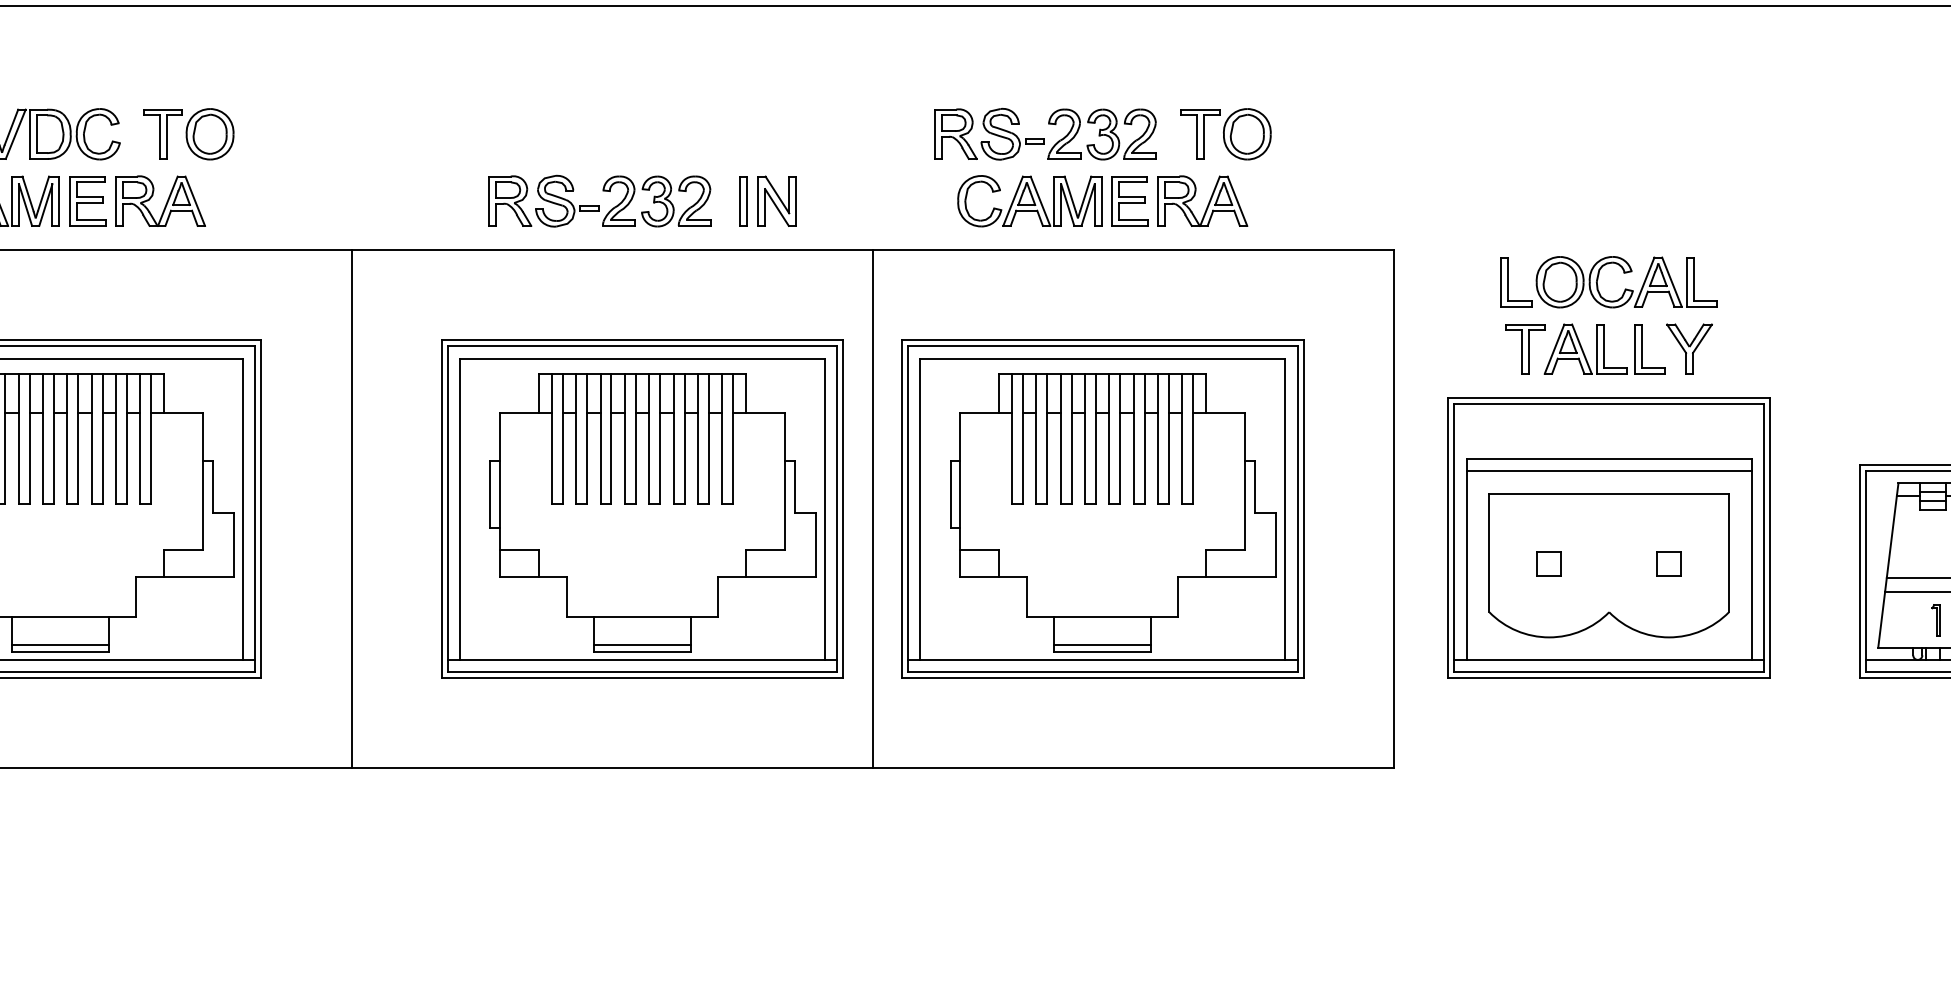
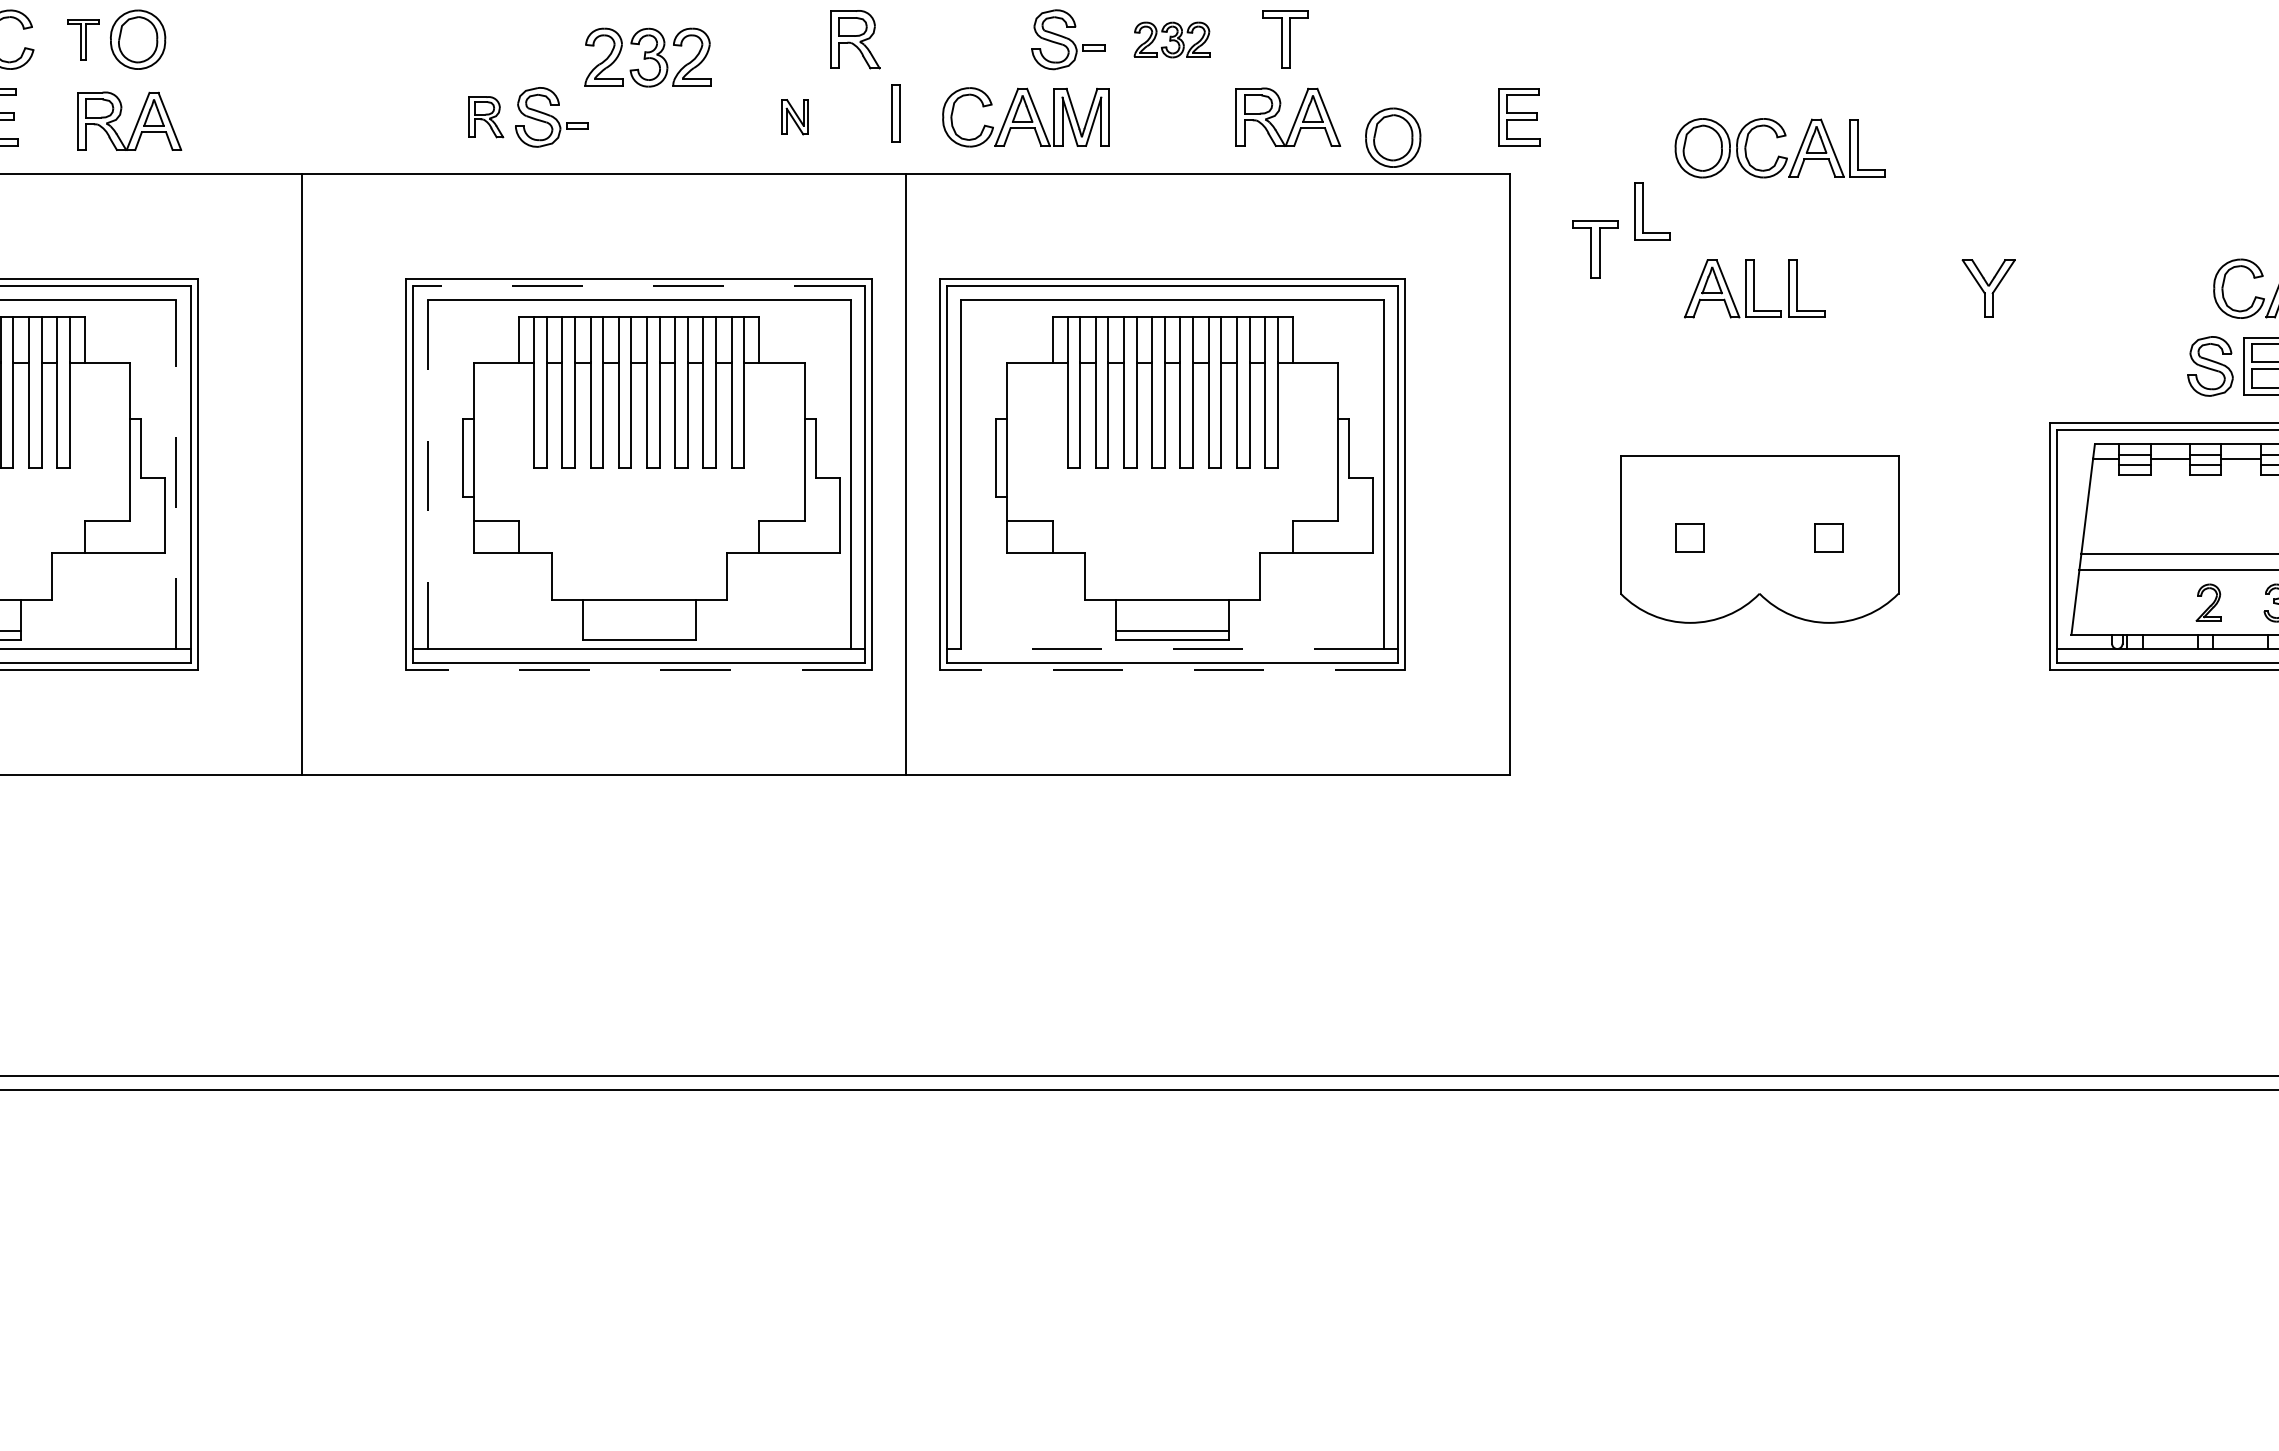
part: (163, 134) -> (83, 39), size x0.7
part: (955, 134) -> (855, 39), moved
part: (1101, 134) -> (1171, 39), size x0.6
part: (1247, 134) -> (1393, 137), moved
part: (510, 200) -> (486, 116), size x0.7
part: (776, 200) -> (794, 116), size x0.6
part: (656, 201) -> (647, 57), moved
part: (742, 201) -> (895, 113), moved
part: (1029, 201) -> (1025, 117), moved
part: (1130, 201) -> (1519, 117), moved
part: (165, 203) -> (135, 124), moved
part: (1626, 288) -> (1779, 155), moved
line: (642, 346) -> (639, 285), solid -> dashed
part: (1525, 348) -> (1595, 249), moved
part: (1689, 348) -> (1988, 288), moved
line: (243, 509) -> (176, 474), solid -> dashed
line: (459, 509) -> (427, 474), solid -> dashed
part: (1609, 537) -> (1759, 507), removed
part: (1936, 619) -> (2138, 602), removed
line: (641, 644) -> (638, 631), removed
line: (1102, 660) -> (1172, 649), solid -> dashed
line: (642, 678) -> (639, 670), solid -> dashed
line: (1102, 678) -> (1172, 670), solid -> dashed

